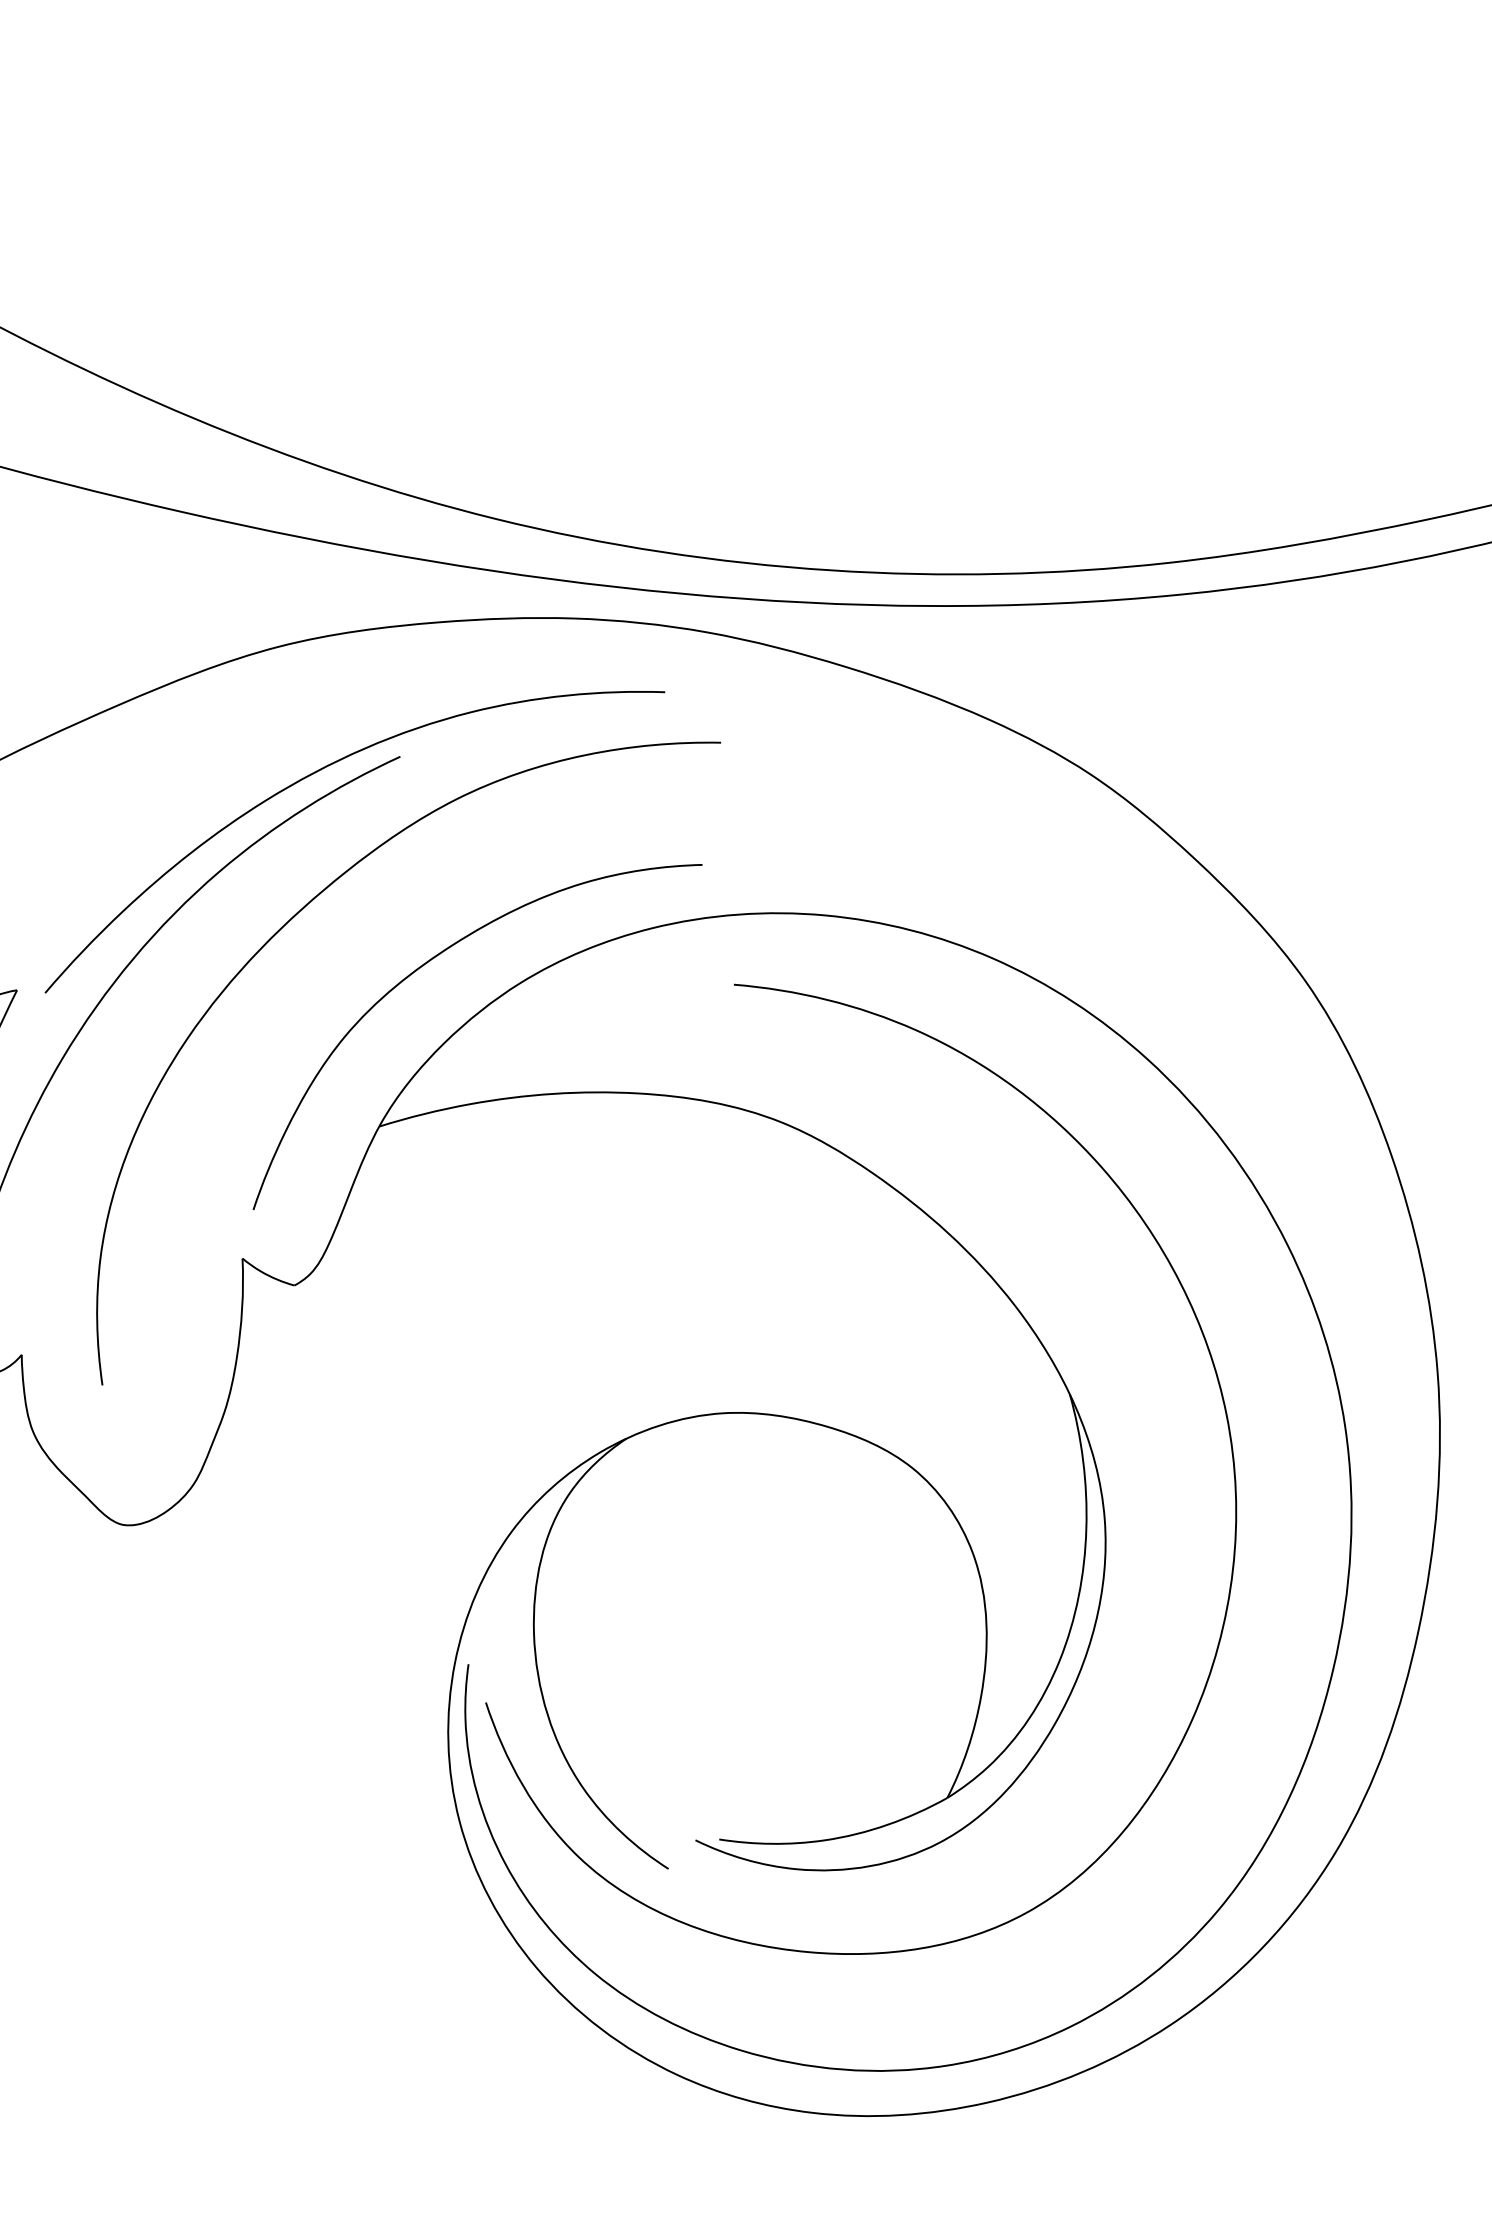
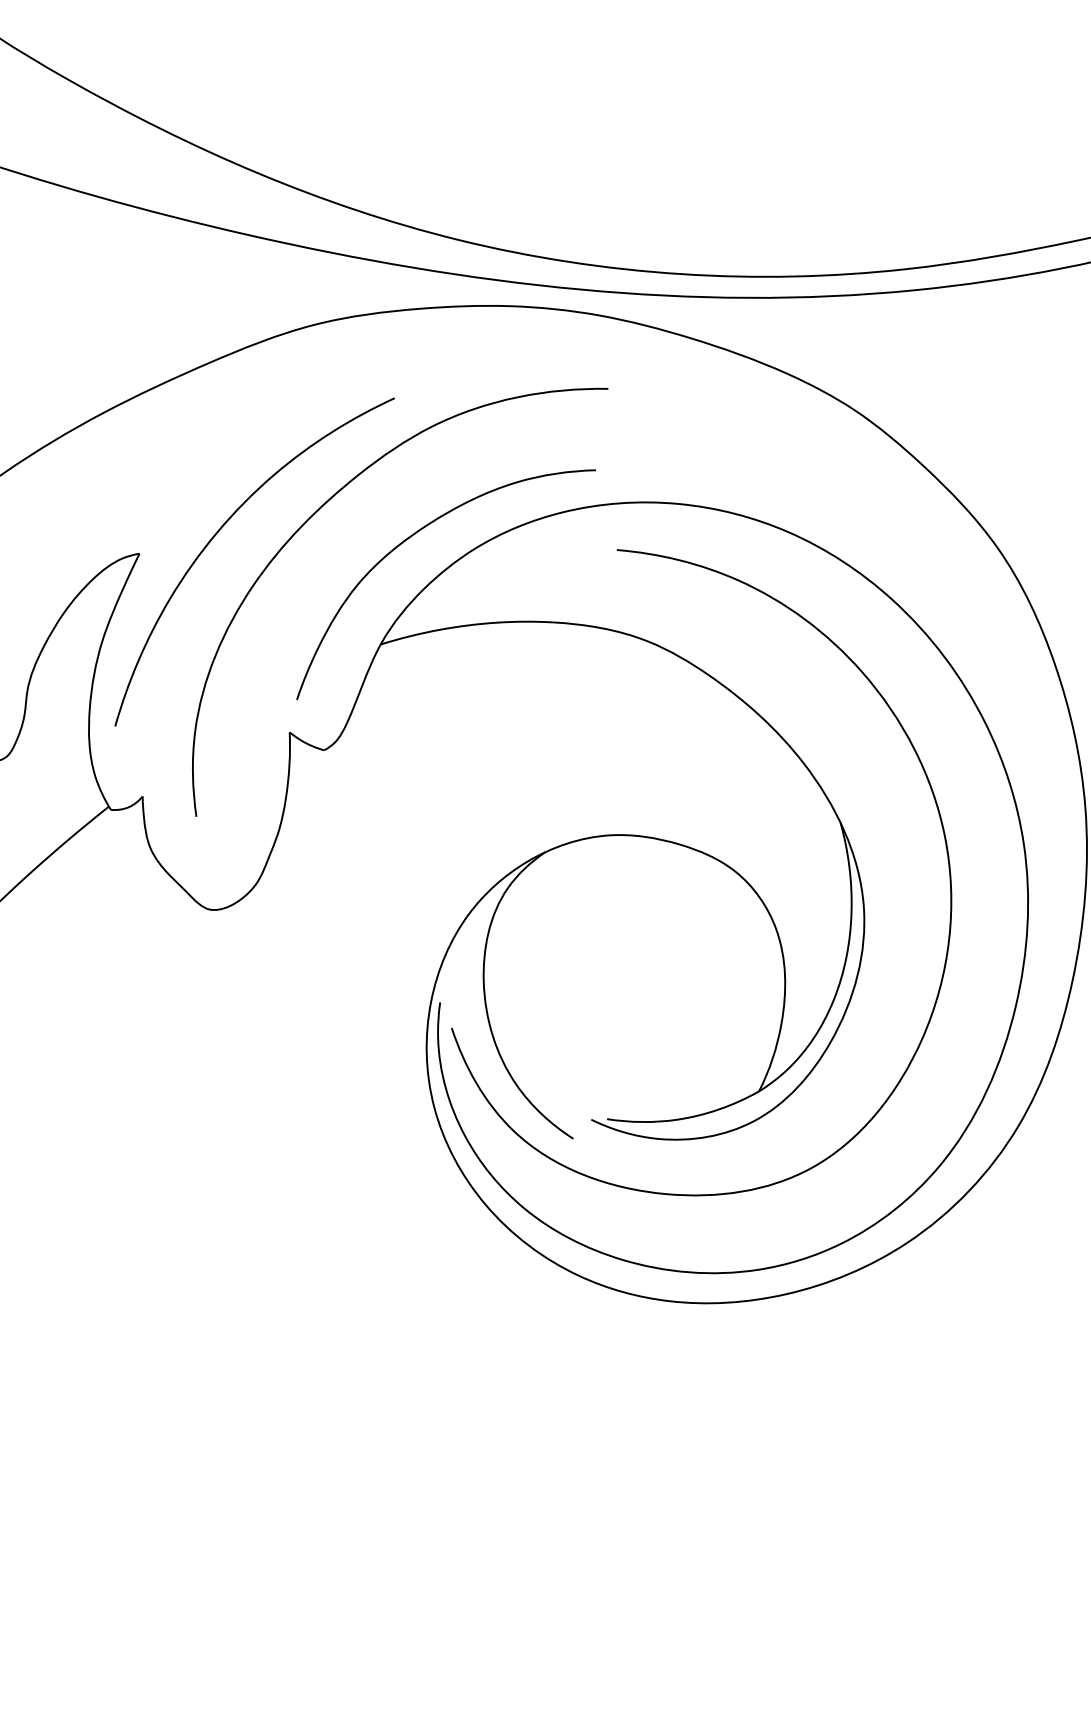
curve: (311, 776) -> (335, 411), removed

